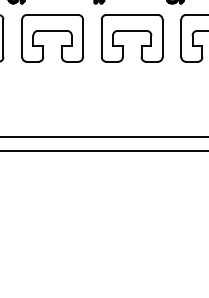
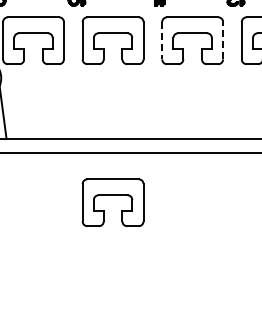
line: (102, 38) -> (162, 40), solid -> dashed
line: (163, 38) -> (223, 40), solid -> dashed
part: (52, 193) -> (112, 195), added

